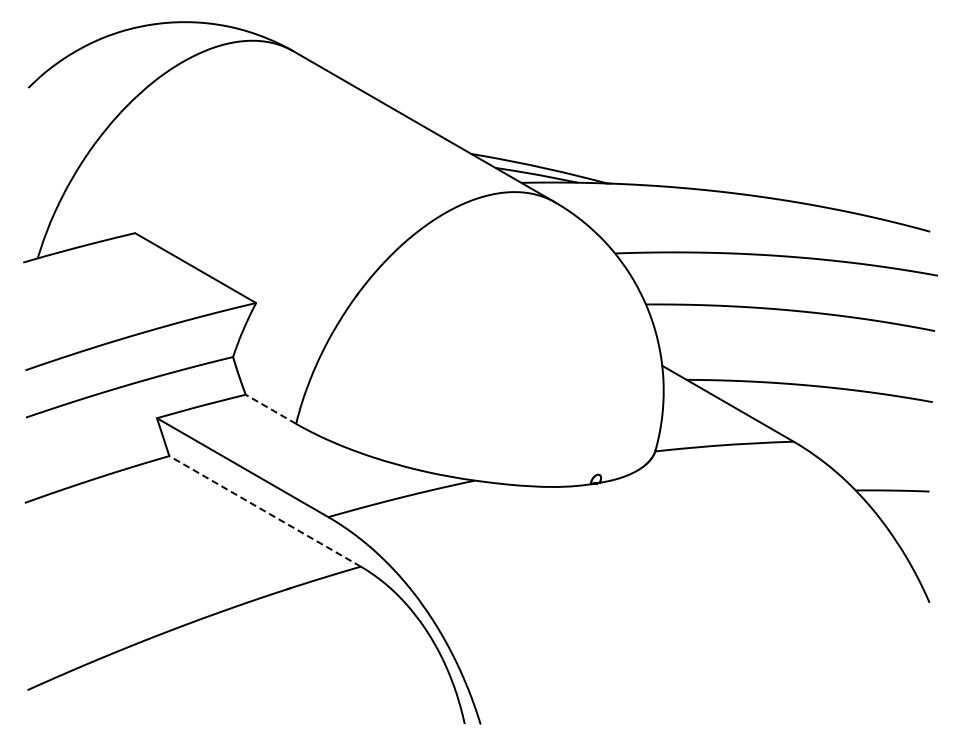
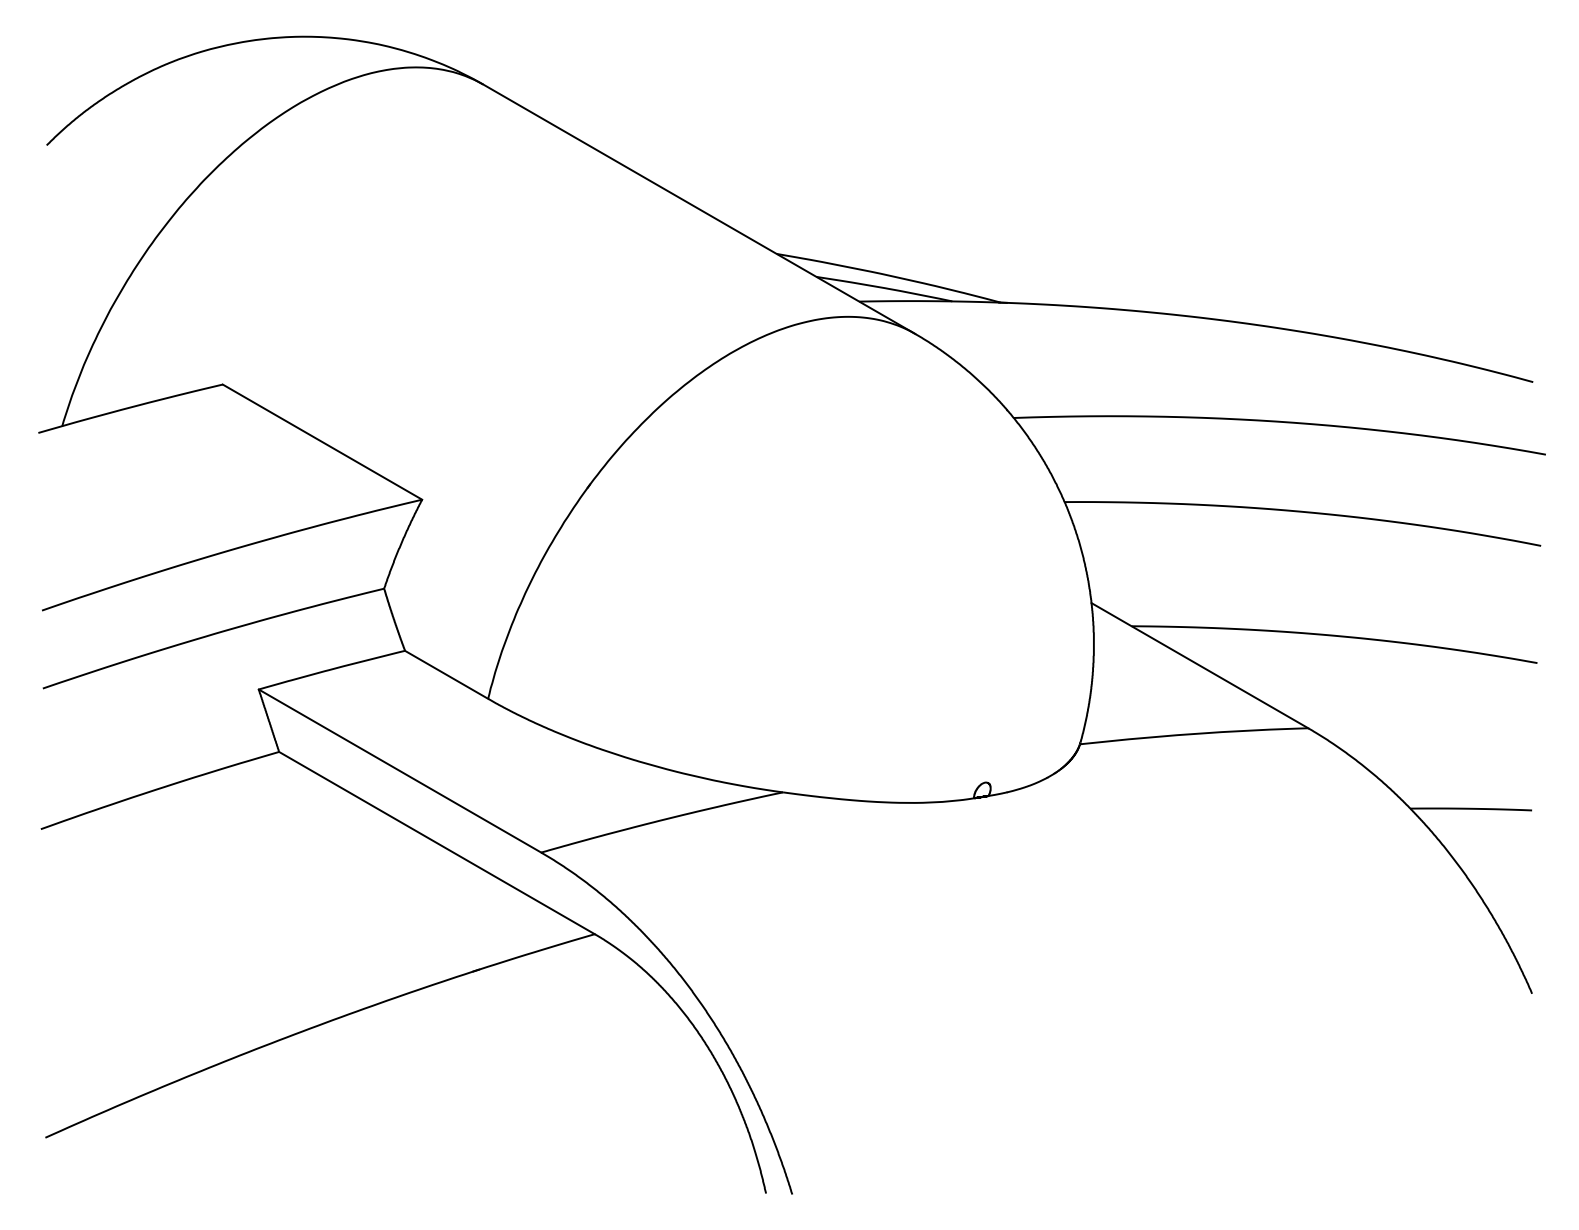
line: (270, 409) -> (445, 675), dashed -> solid
line: (265, 511) -> (437, 843), dashed -> solid

